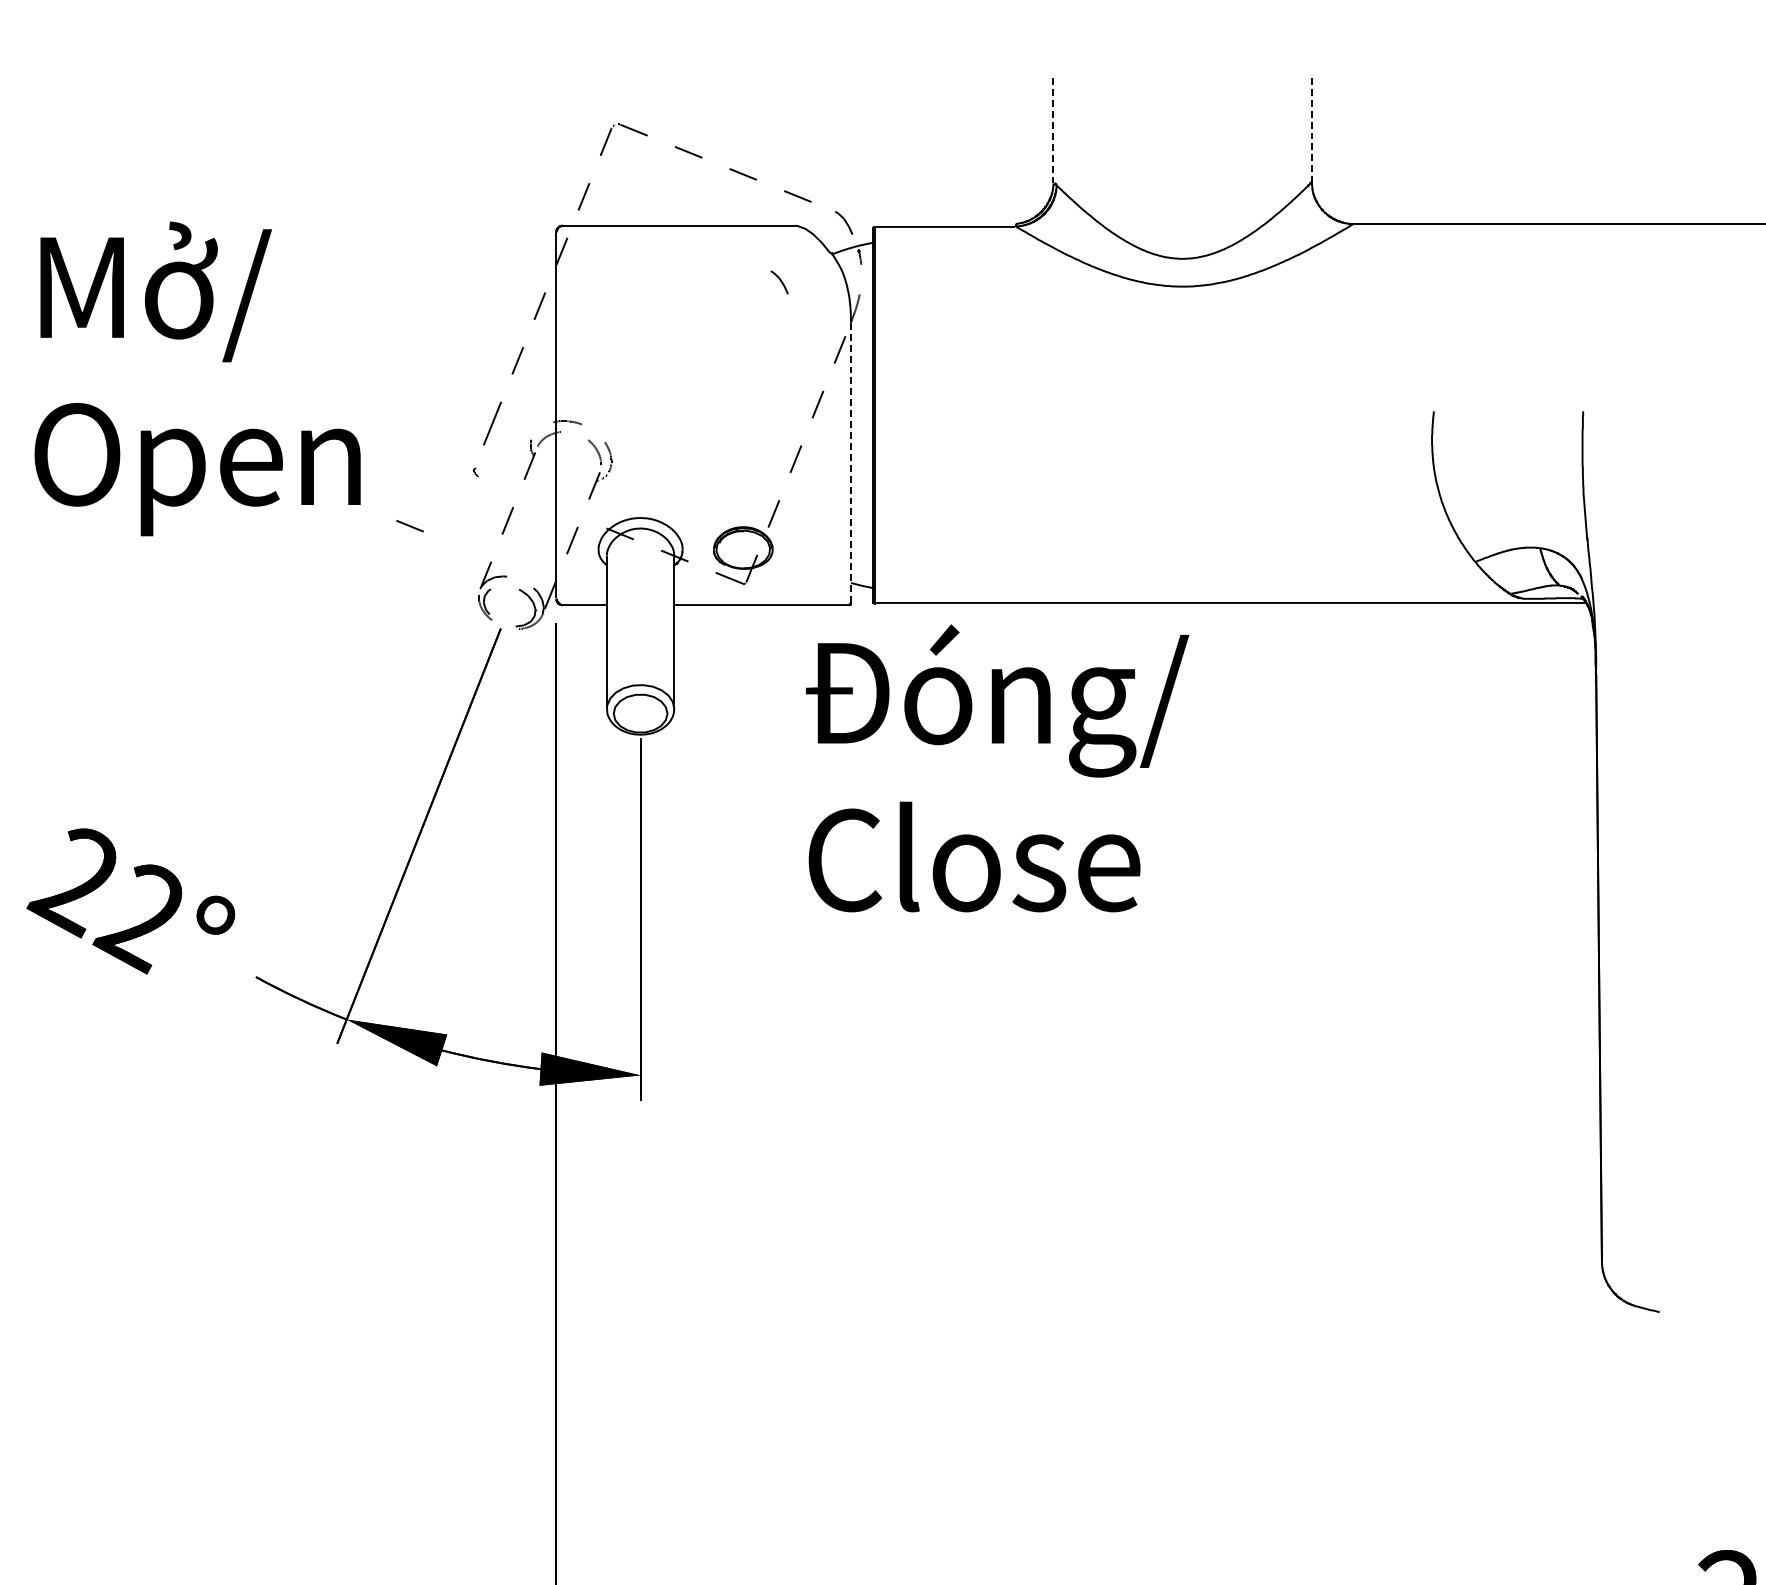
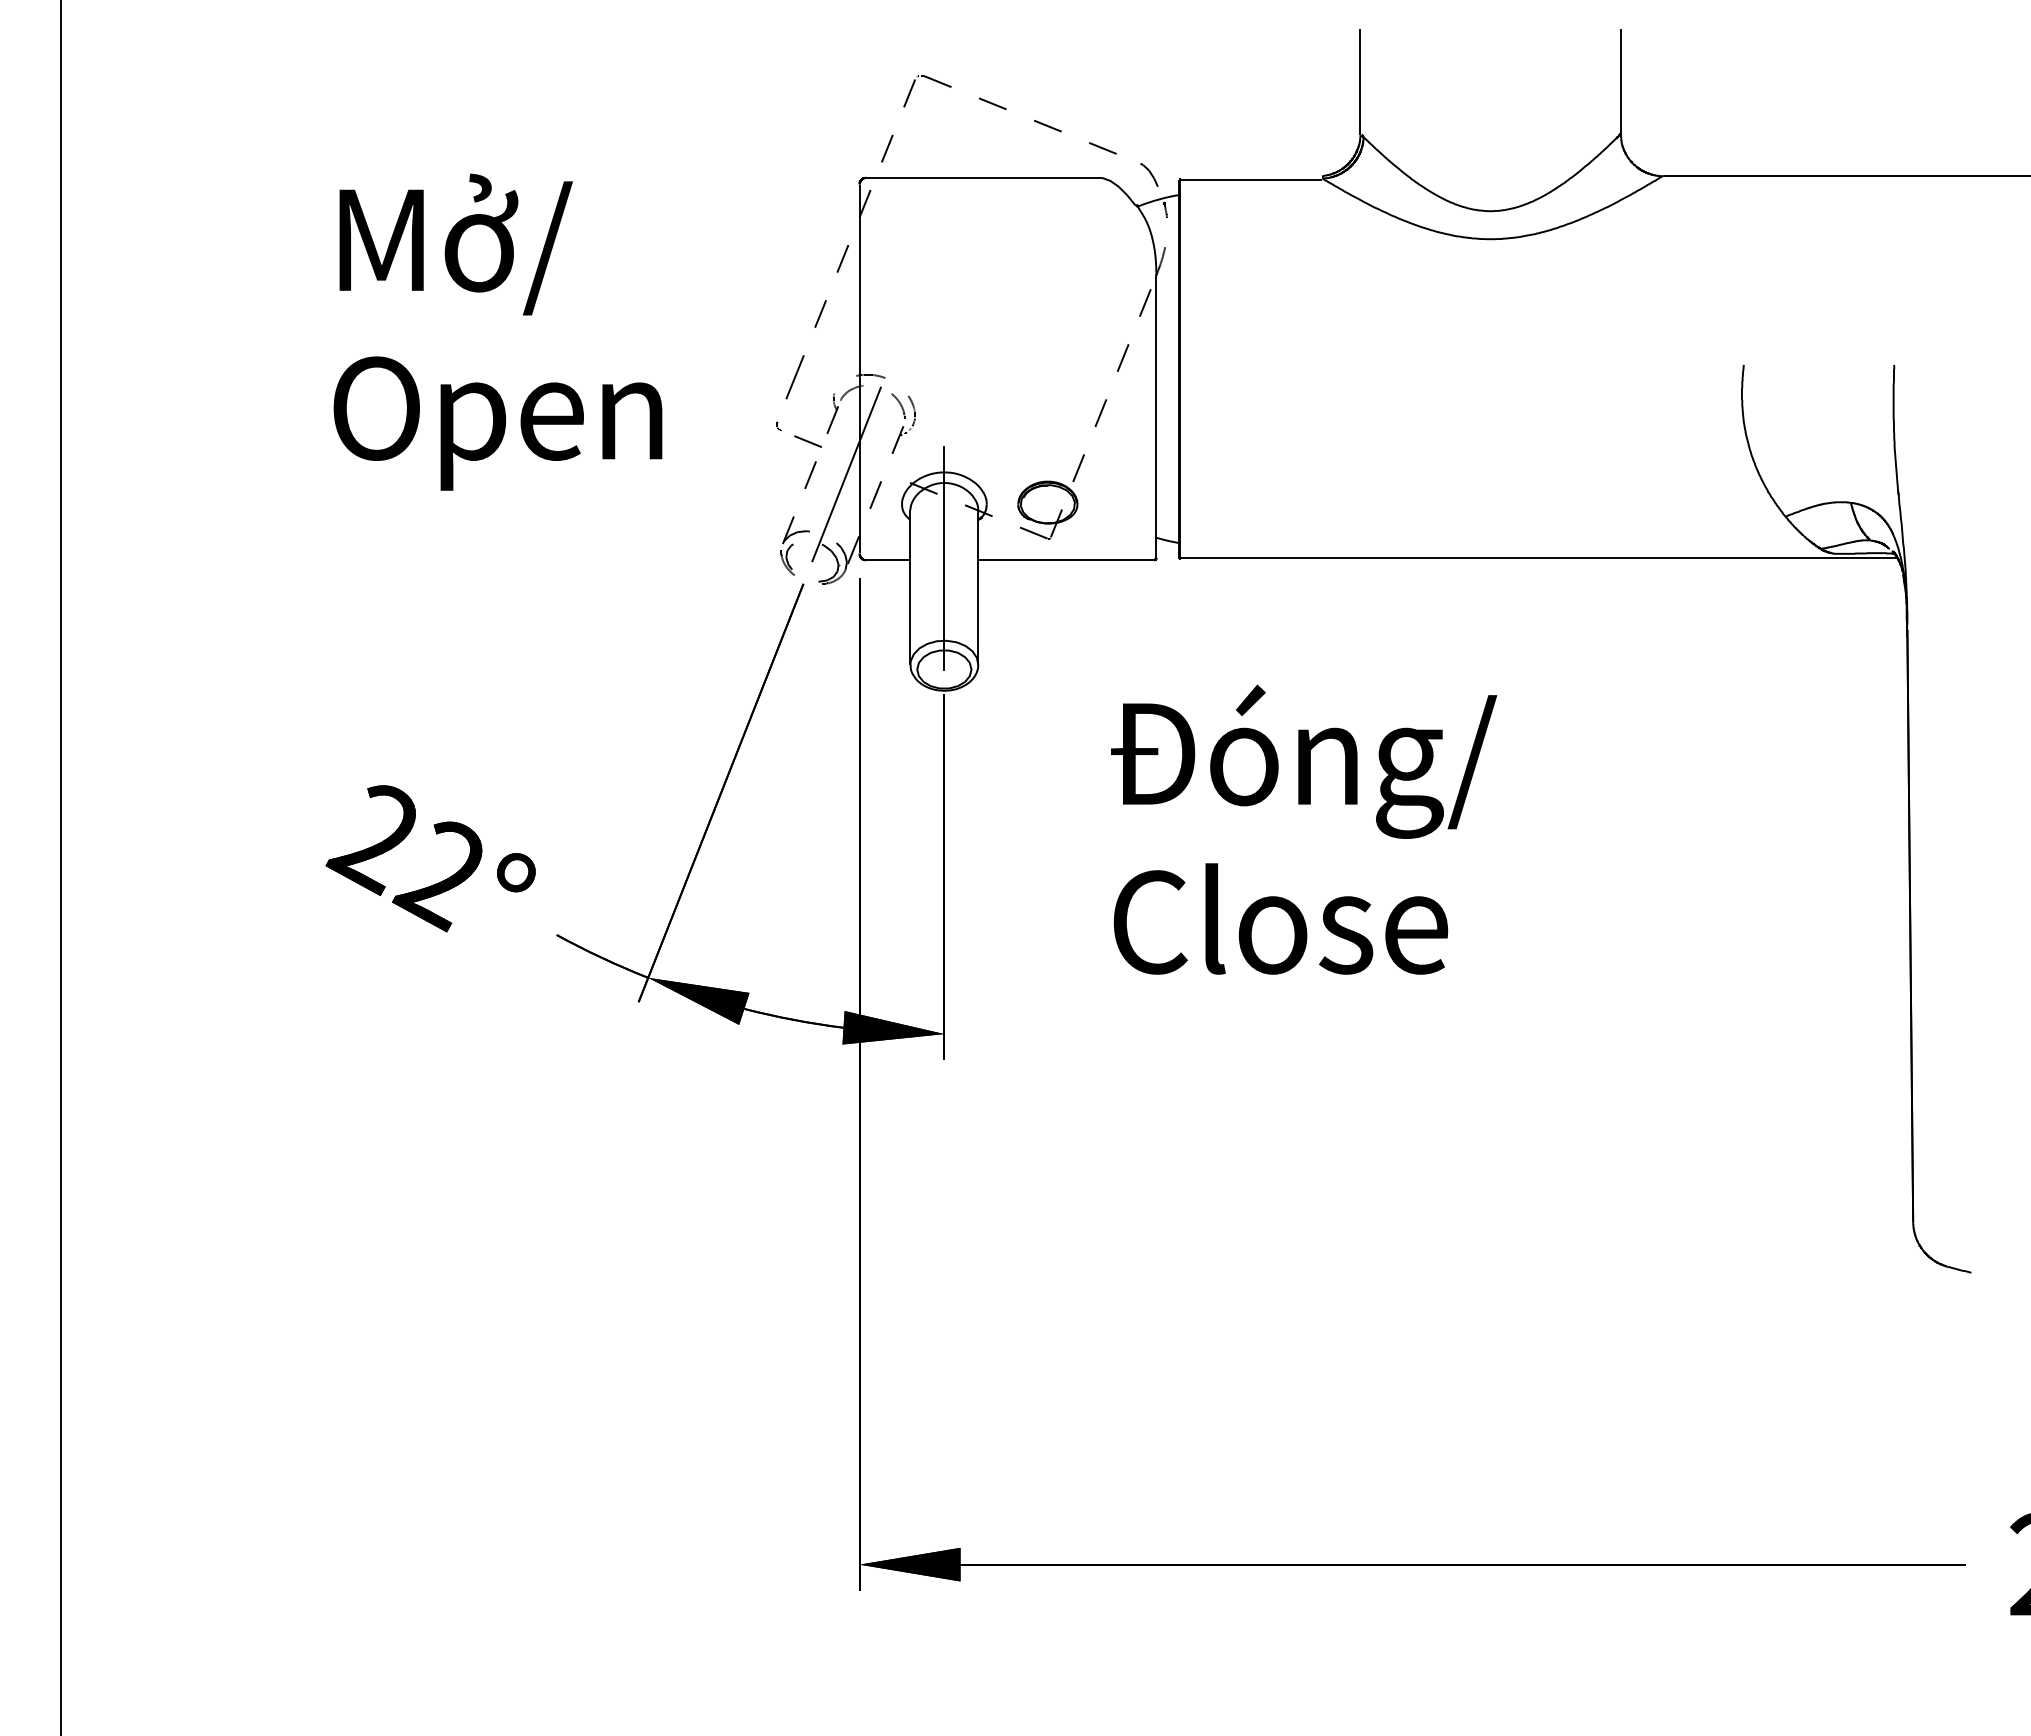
line: (1053, 130) -> (1360, 81), dashed -> solid
line: (1311, 130) -> (1620, 81), dashed -> solid
curve: (779, 280) -> (1084, 233), removed
line: (851, 462) -> (1156, 416), dashed -> solid
line: (543, 520) -> (846, 474), added
line: (409, 526) -> (807, 441), moved
line: (640, 602) -> (944, 557), added
text: (997, 768) -> (1304, 829), moved

